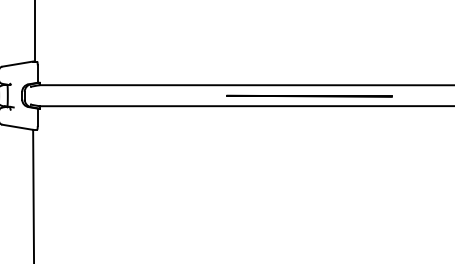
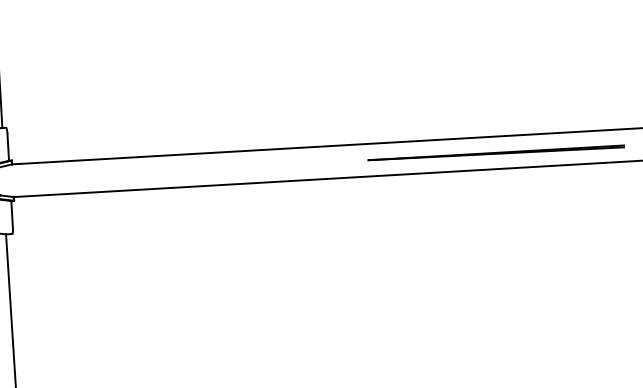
line: (309, 95) -> (496, 152), moved

